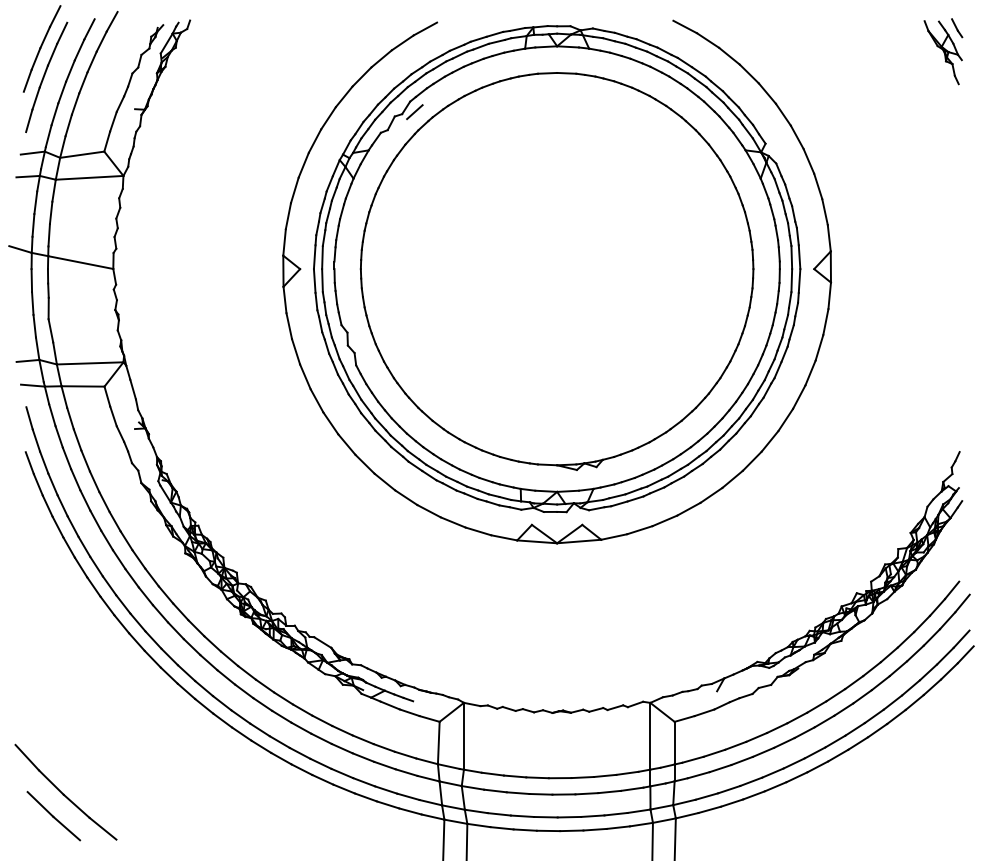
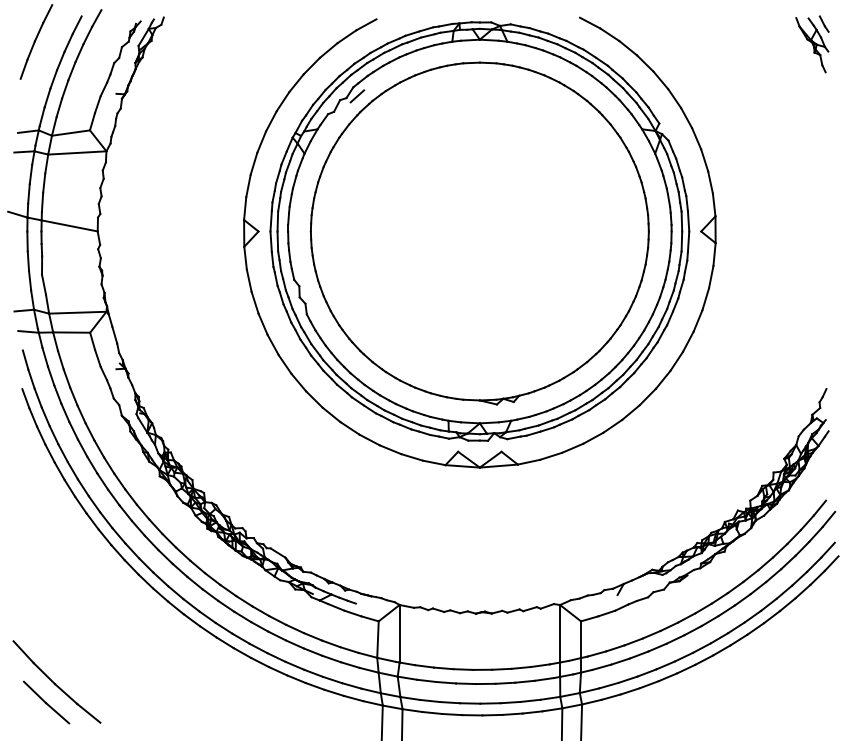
part: (46, 76) -> (40, 65), removed

